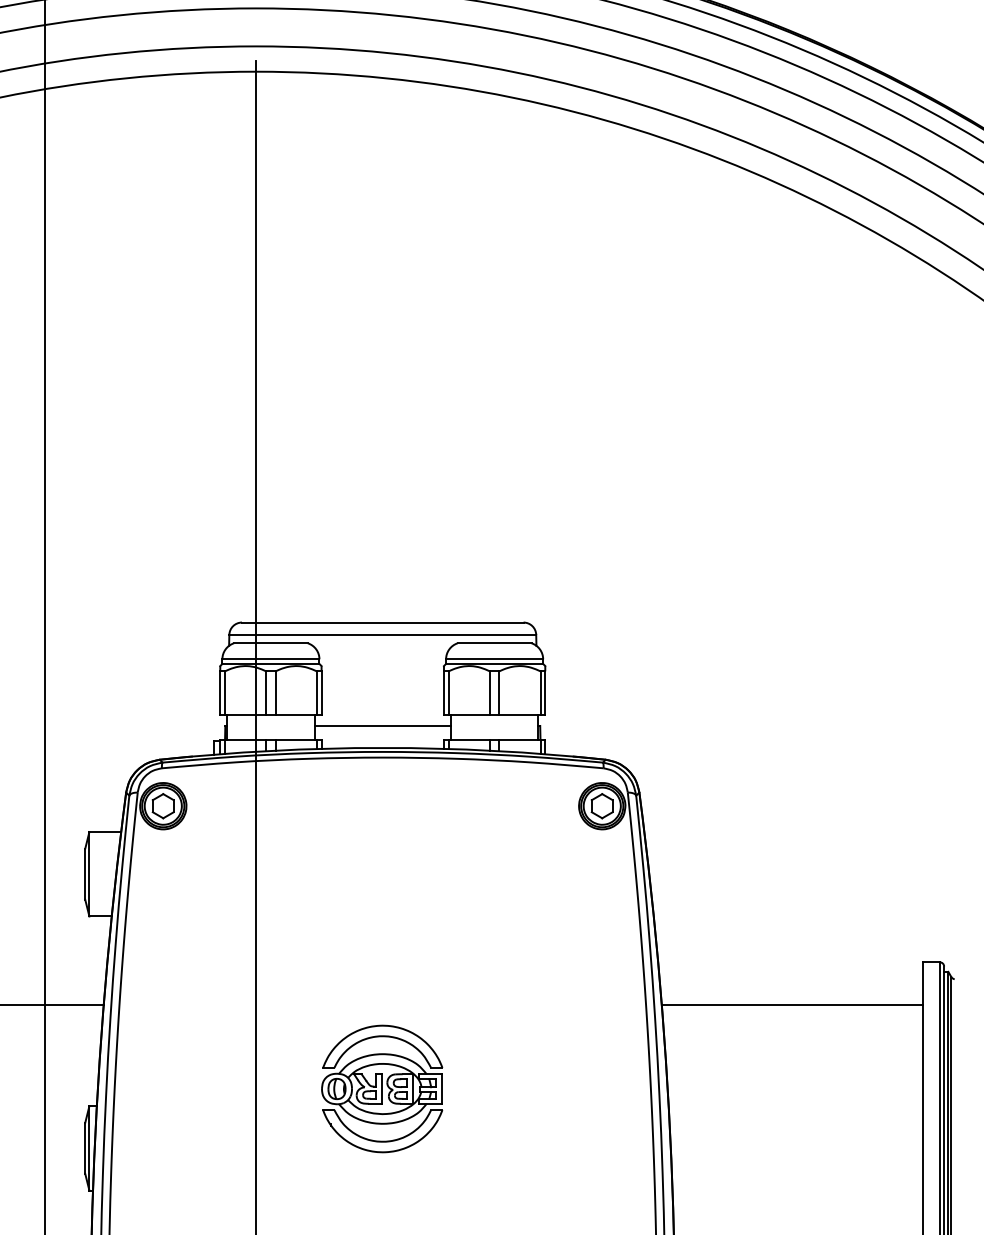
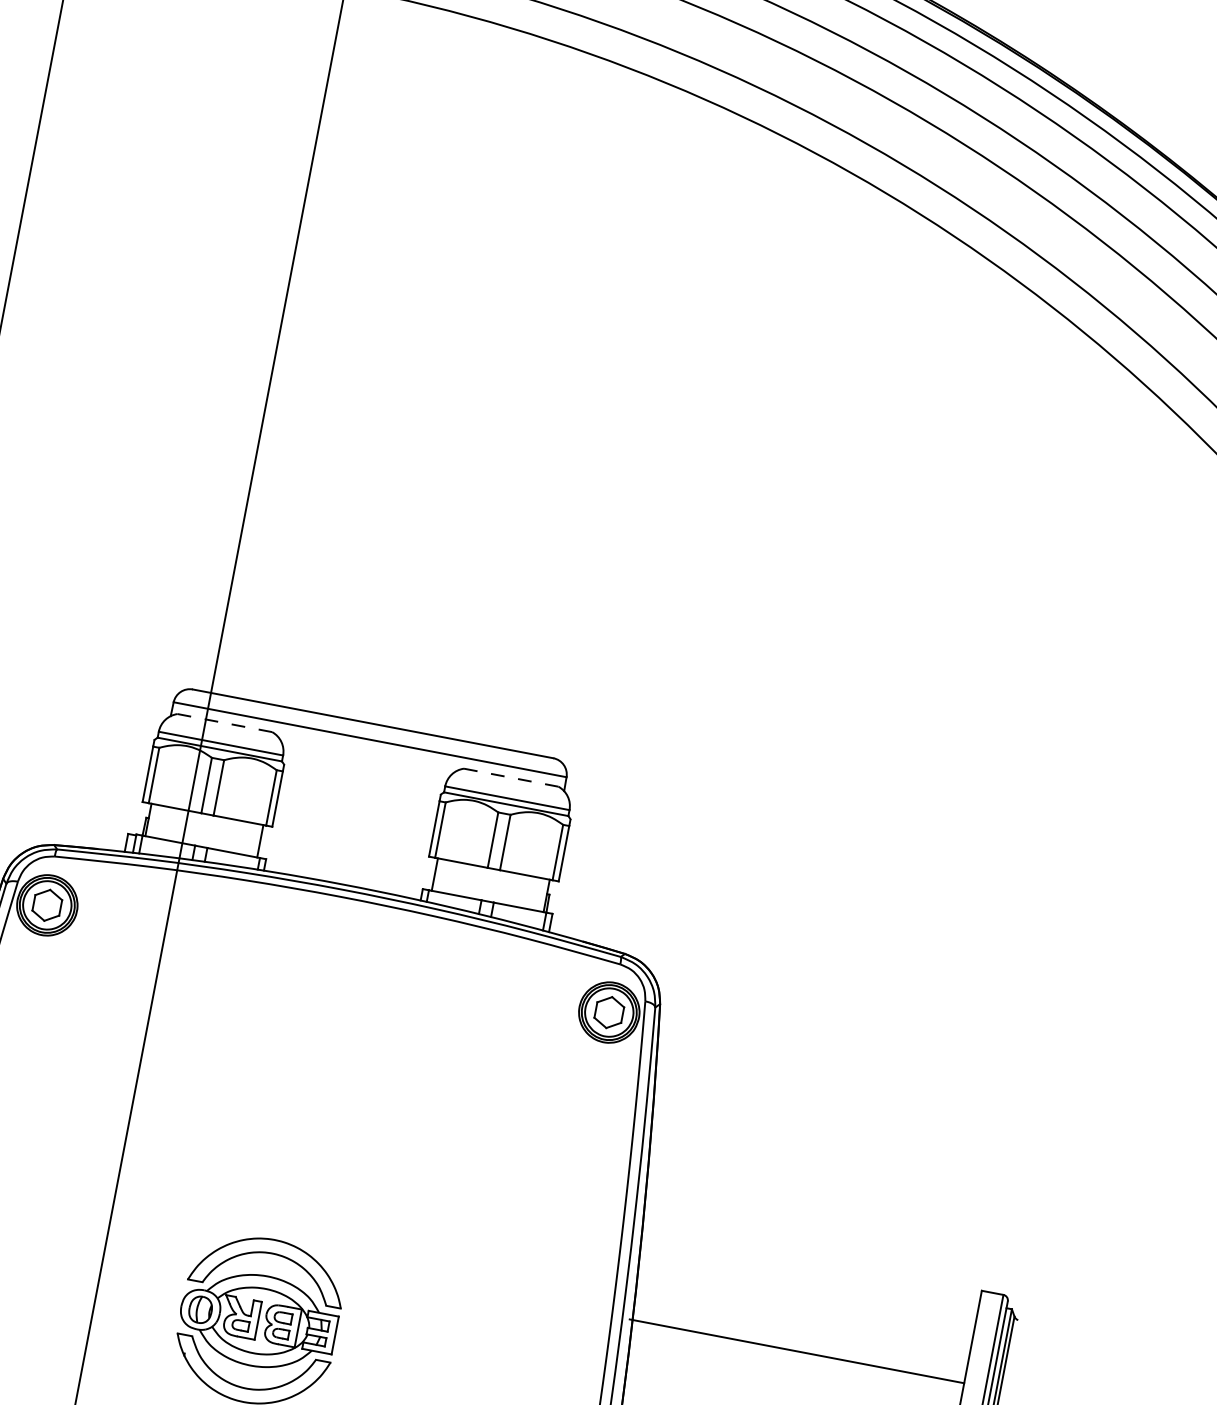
line: (270, 643) -> (224, 723), solid -> dashed
line: (494, 643) -> (511, 777), solid -> dashed
line: (382, 725) -> (347, 855), removed
line: (792, 1004) -> (797, 1351), moved

